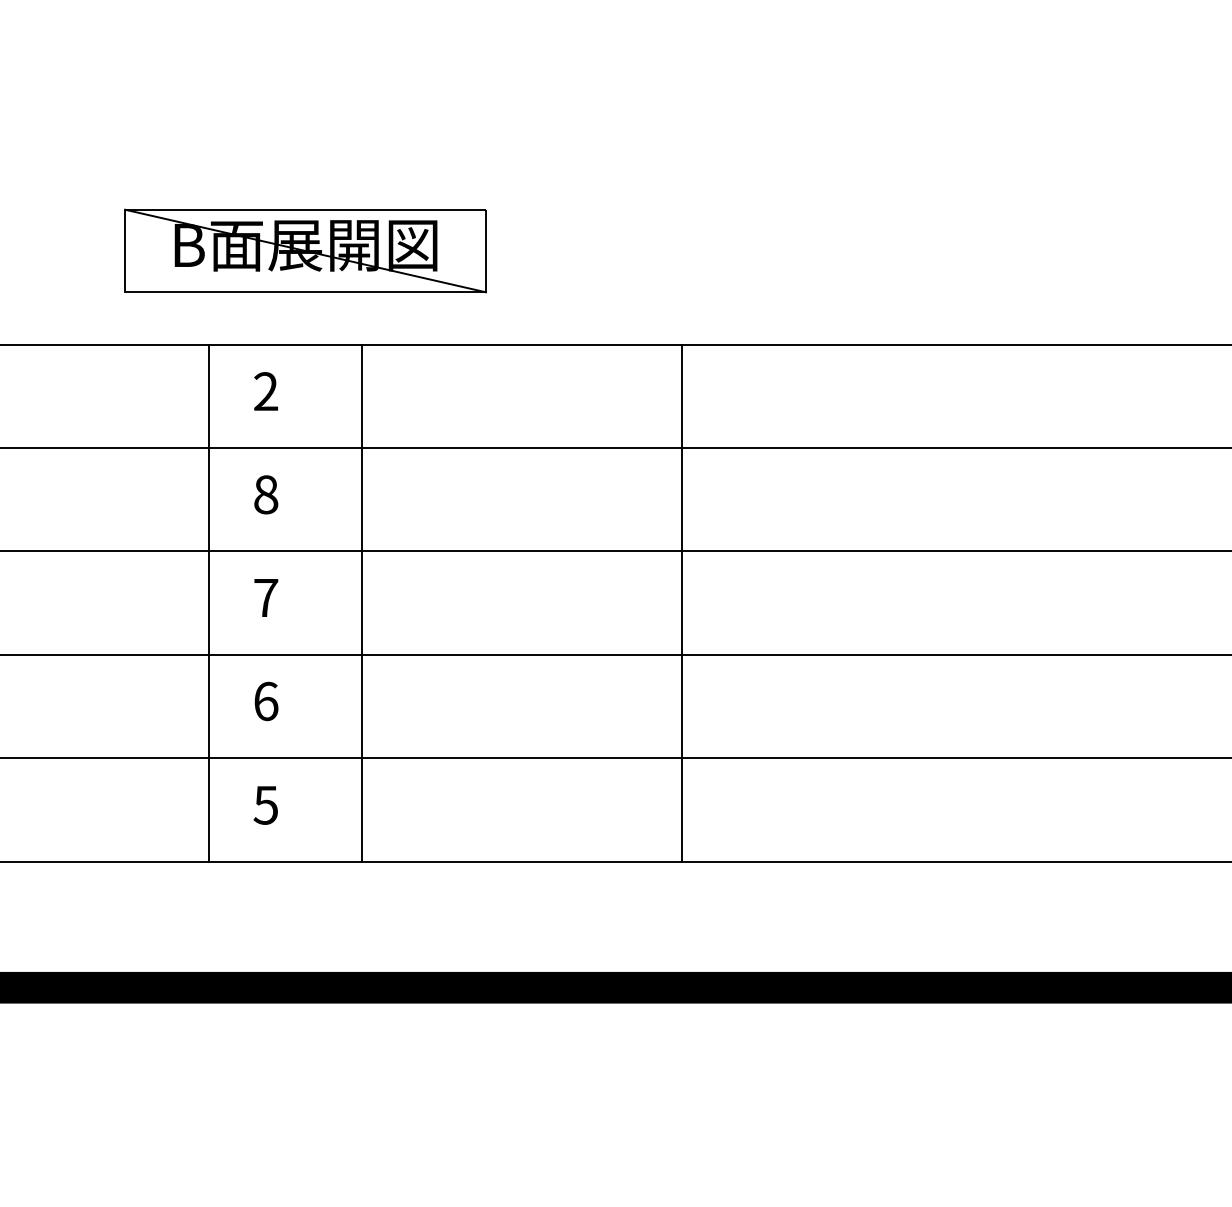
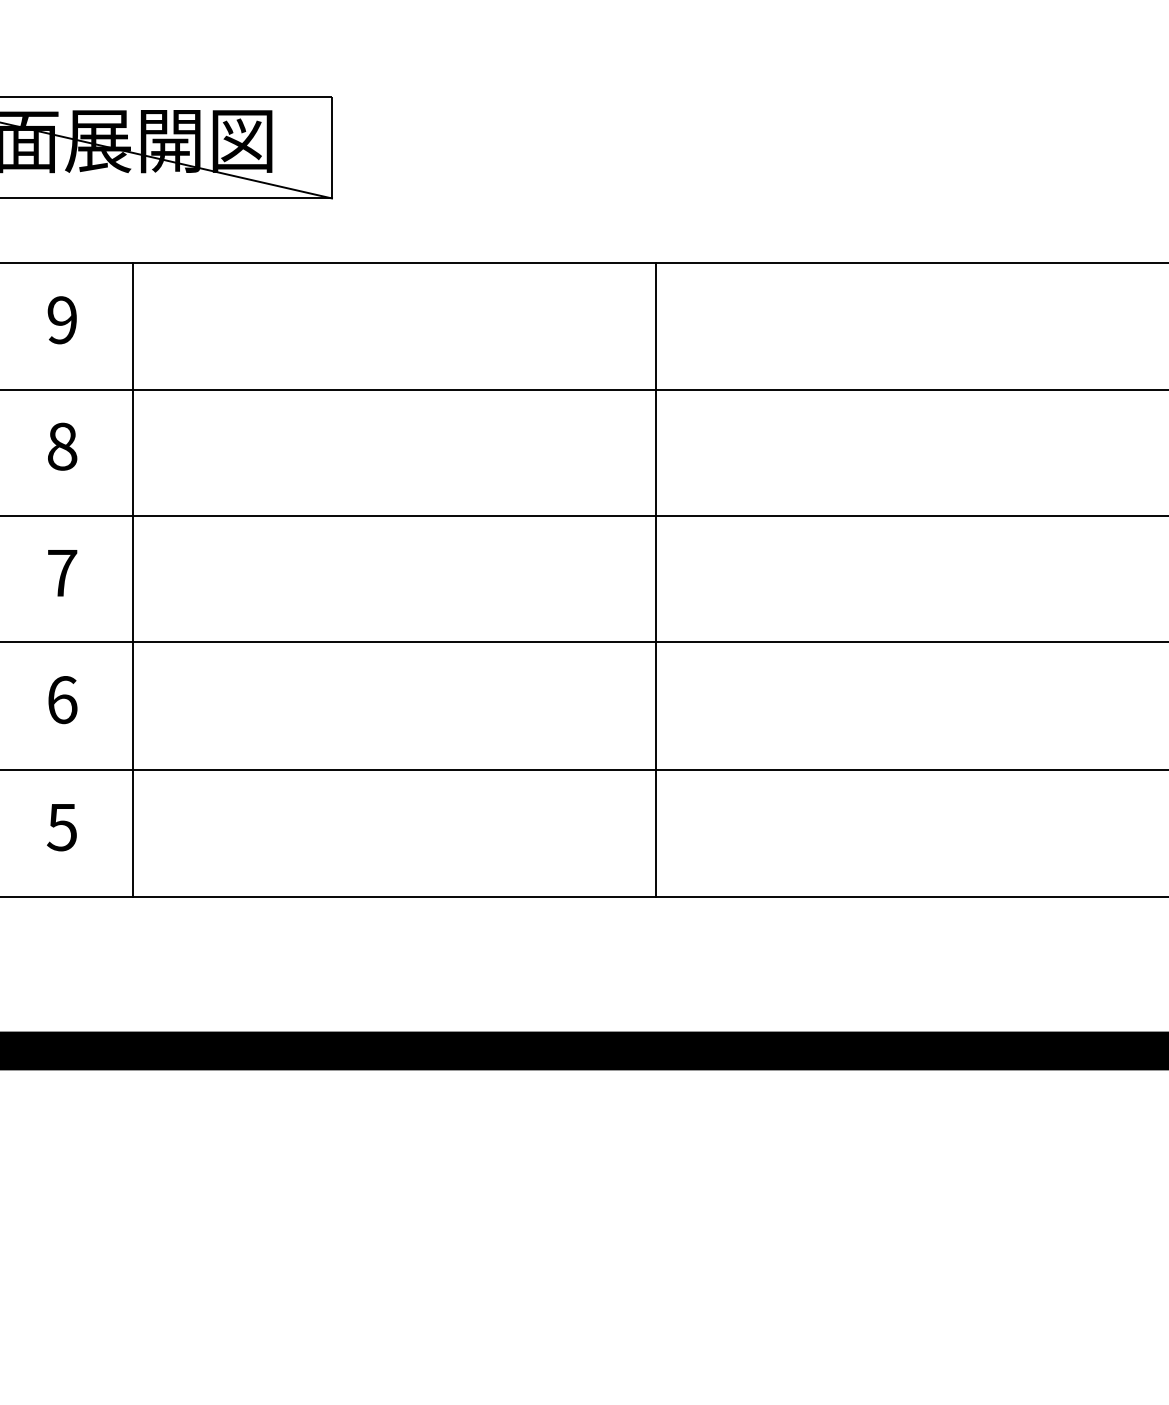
text: (266, 391) -> (62, 320), 2 -> 9
line: (361, 603) -> (132, 579), moved
line: (681, 603) -> (656, 579), moved

